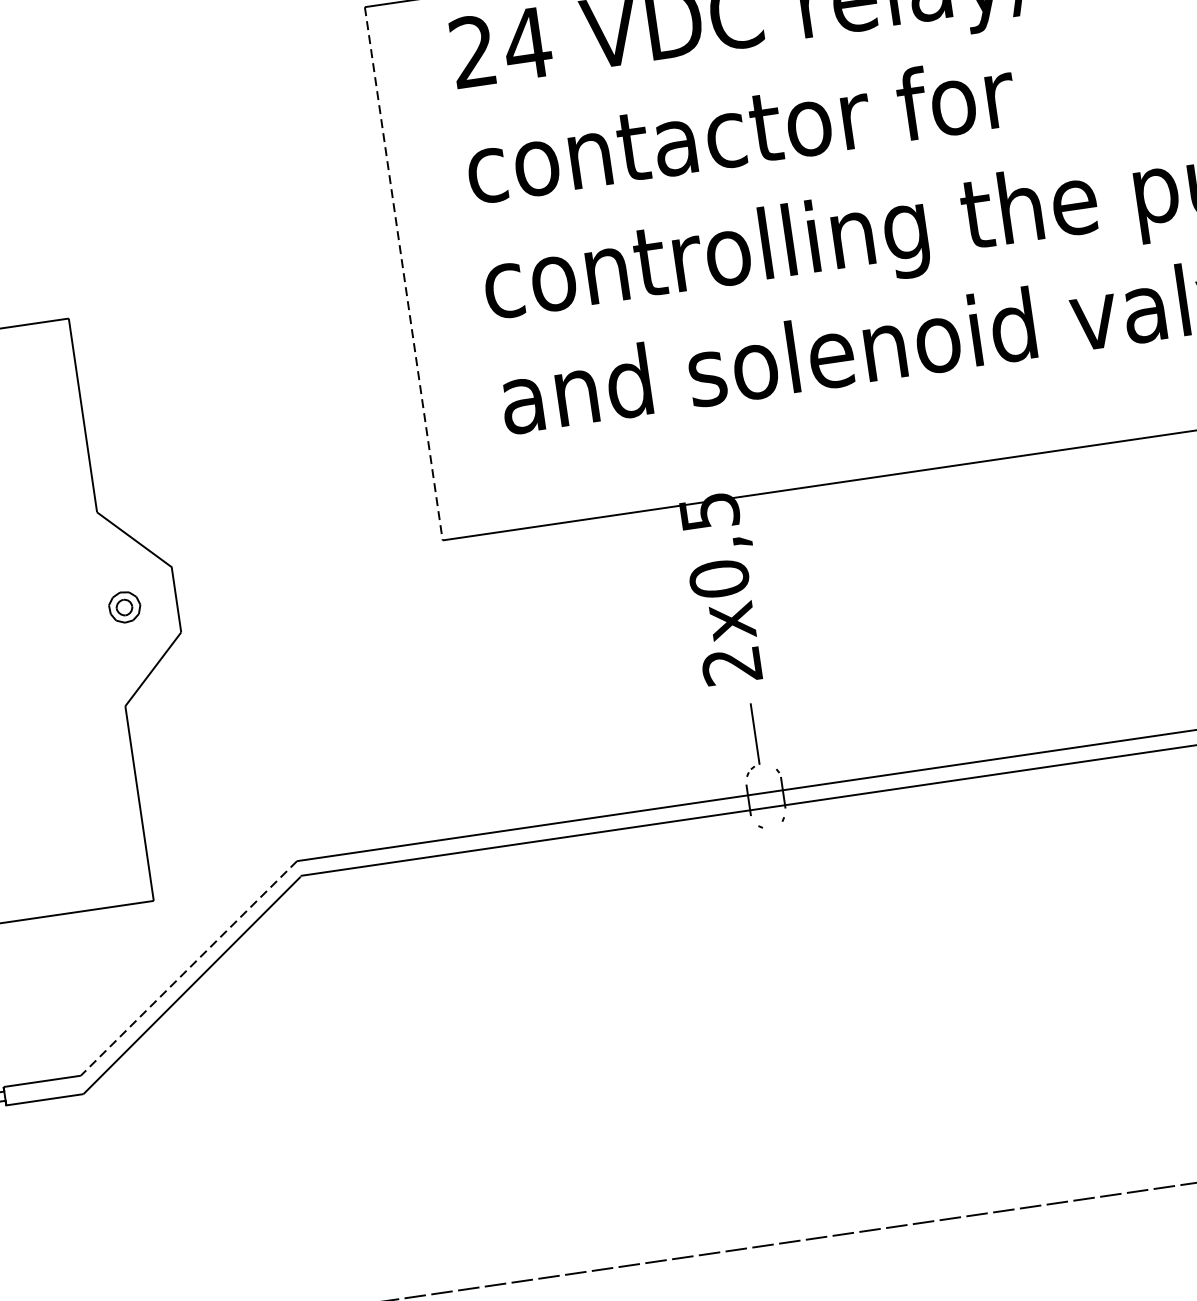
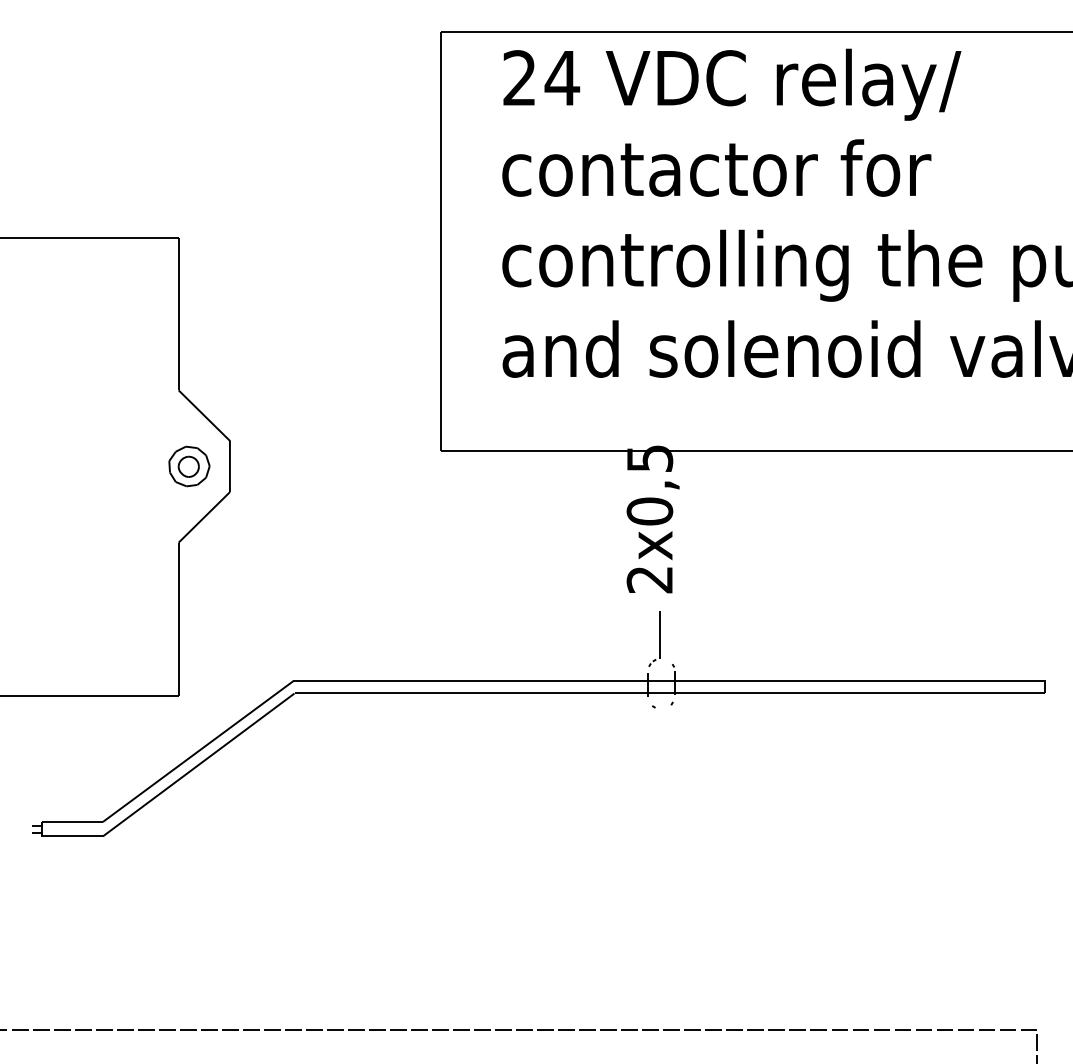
line: (403, 274) -> (441, 241), dashed -> solid
part: (124, 607) -> (189, 466), size x1.67
line: (188, 968) -> (197, 751), dashed -> solid

